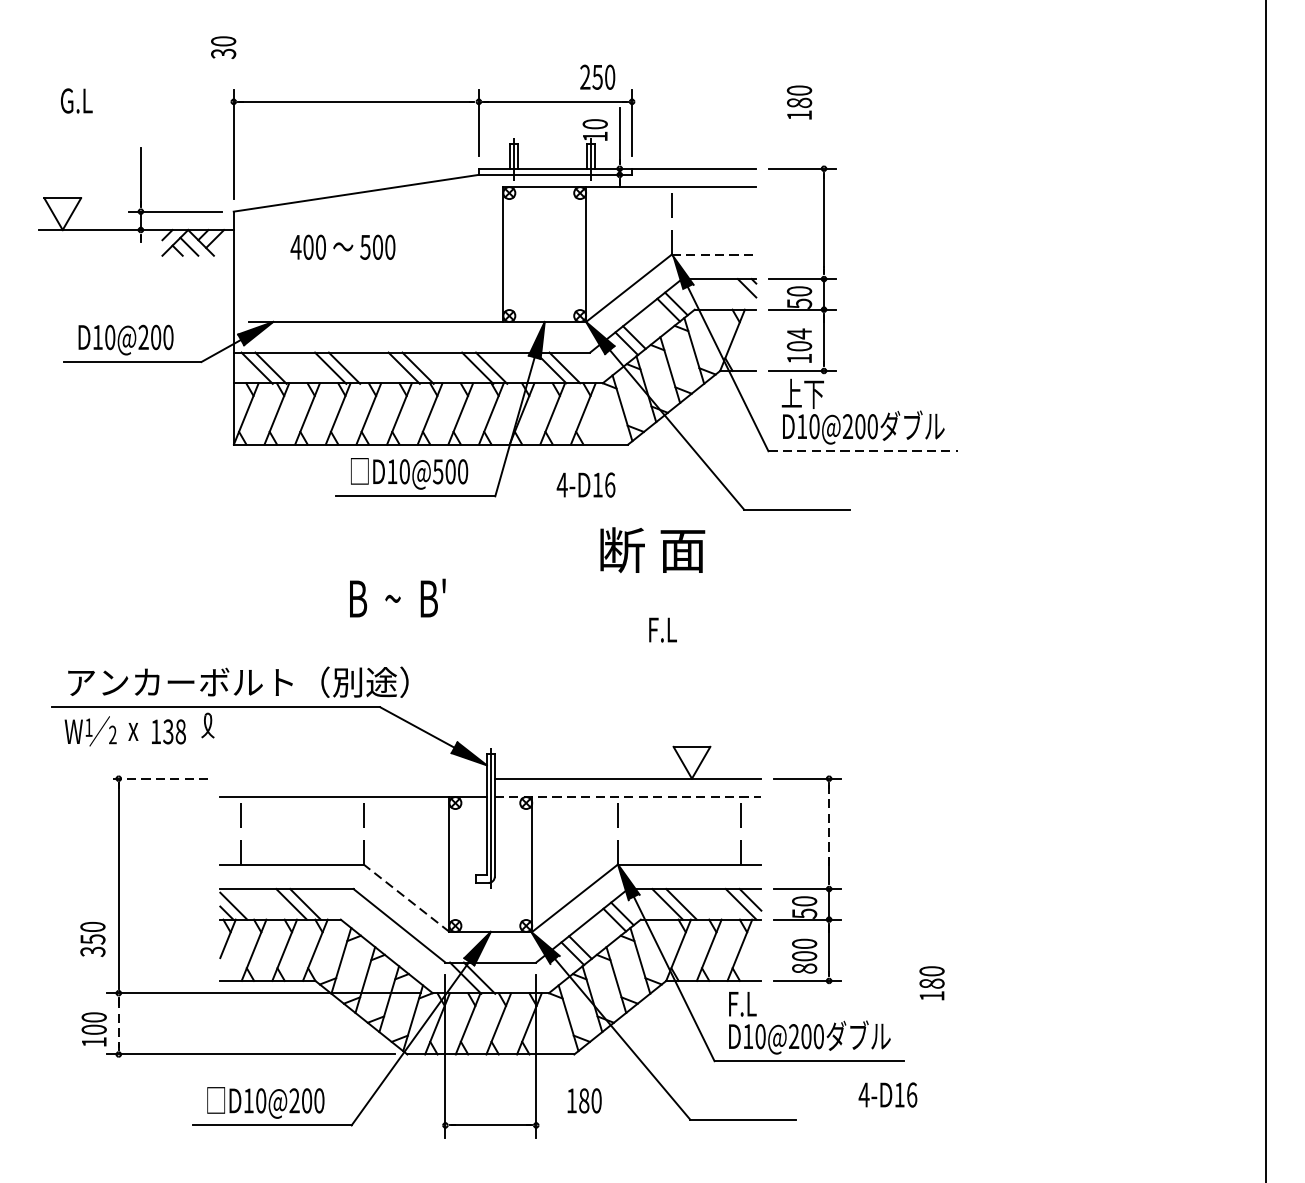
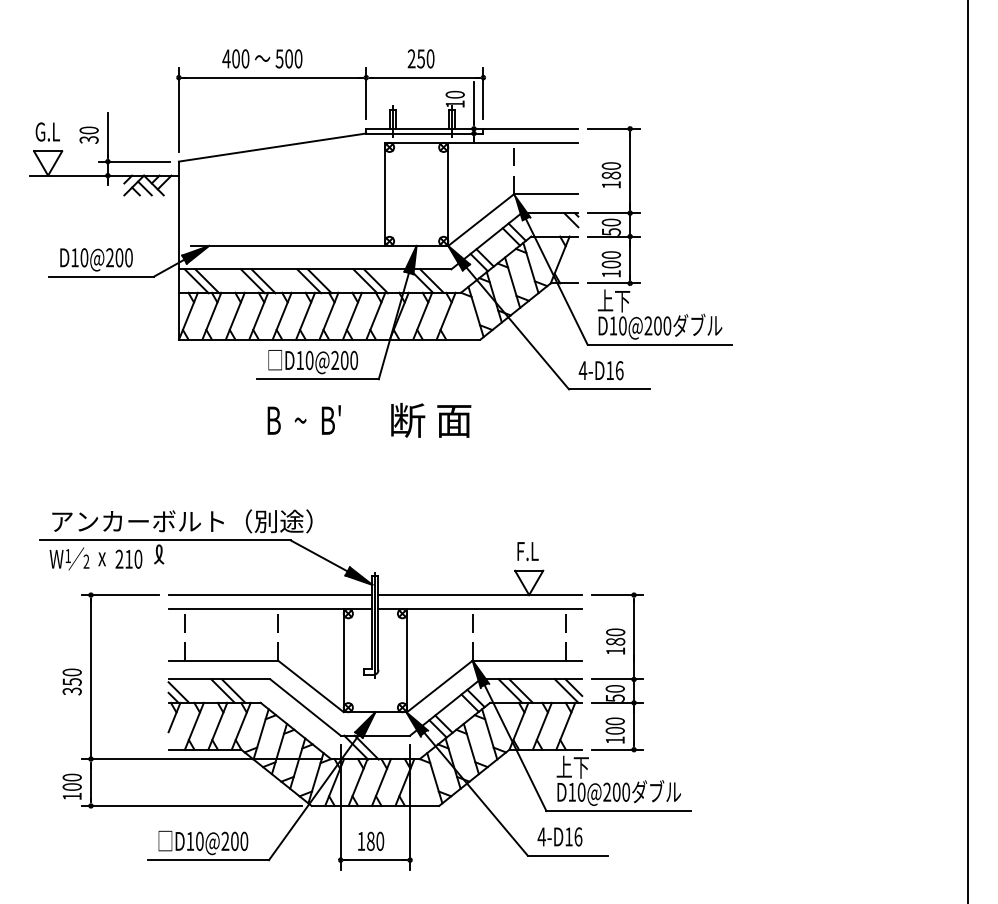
text: (222, 46) -> (88, 134), moved
text: (596, 76) -> (420, 58), moved
text: (76, 100) -> (47, 131), moved
text: (798, 102) -> (610, 175), moved
text: (343, 246) -> (262, 58), moved
line: (714, 254) -> (546, 194), dashed -> solid
text: (798, 333) -> (610, 254), 104 -> 100
line: (863, 450) -> (660, 344), dashed -> solid
text: (438, 471) -> (335, 360), D10@500 -> D10@200
text: (585, 484) -> (600, 370), moved
text: (653, 548) -> (431, 419), moved
text: (396, 597) -> (303, 419), moved
text: (662, 630) -> (527, 551), moved
text: (167, 730) -> (128, 558), 138 -> 210
line: (157, 779) -> (120, 595), dashed -> solid
line: (353, 779) -> (270, 595), added
line: (628, 797) -> (480, 609), dashed -> solid
line: (829, 824) -> (634, 630), dashed -> solid
line: (407, 898) -> (311, 686), dashed -> solid
text: (91, 938) -> (71, 681), moved
text: (803, 968) -> (614, 740), 800 -> 100
text: (931, 983) -> (615, 641), moved
text: (748, 1002) -> (572, 766), F.L -> 上下
line: (118, 1023) -> (90, 782), dashed -> solid
text: (887, 1094) -> (559, 836), moved
text: (585, 1099) -> (371, 840), moved

